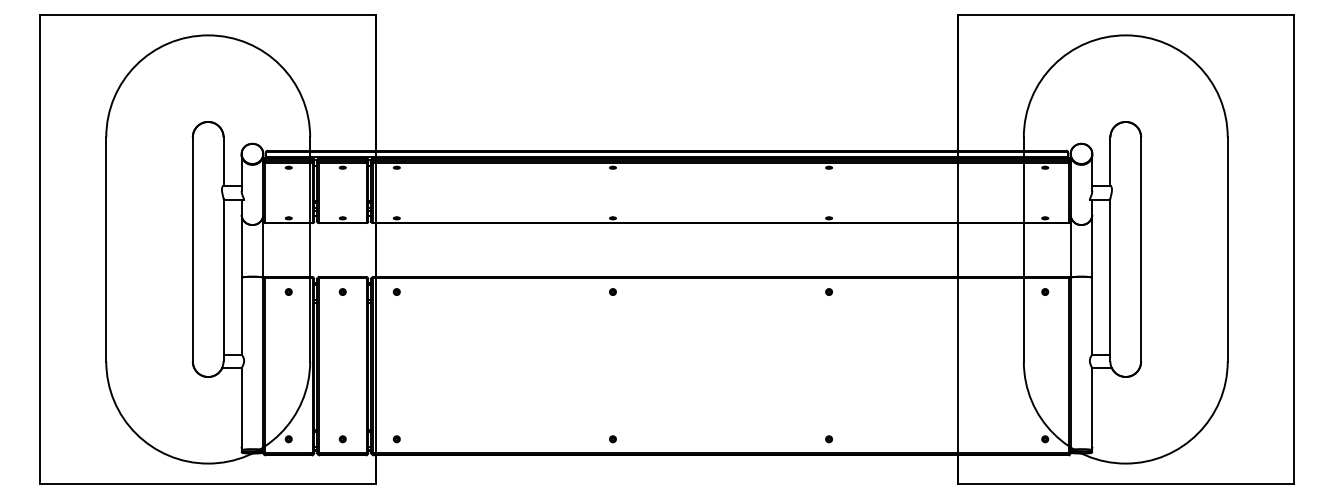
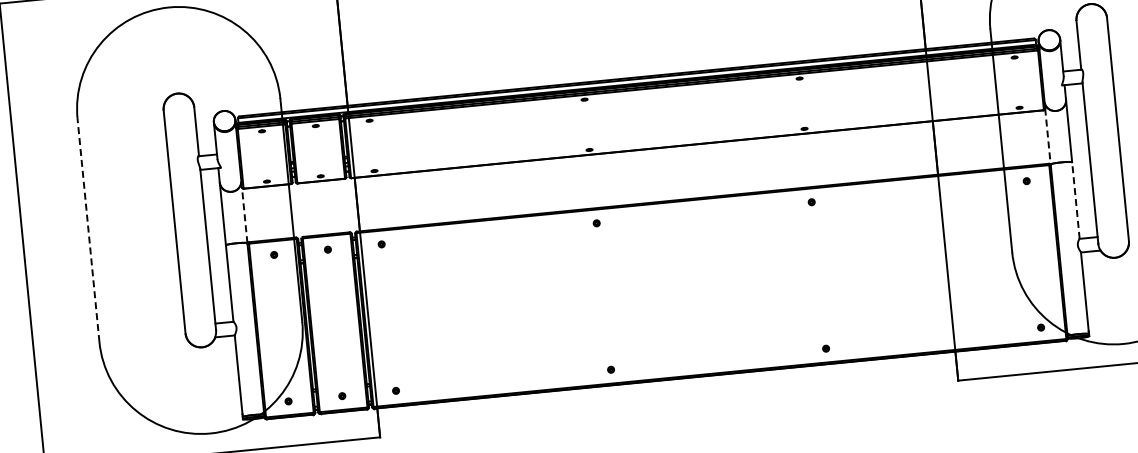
line: (106, 248) -> (88, 229), solid -> dashed
line: (263, 249) -> (244, 215), solid -> dashed
line: (1070, 250) -> (1047, 137), solid -> dashed
line: (1092, 315) -> (1076, 199), solid -> dashed

